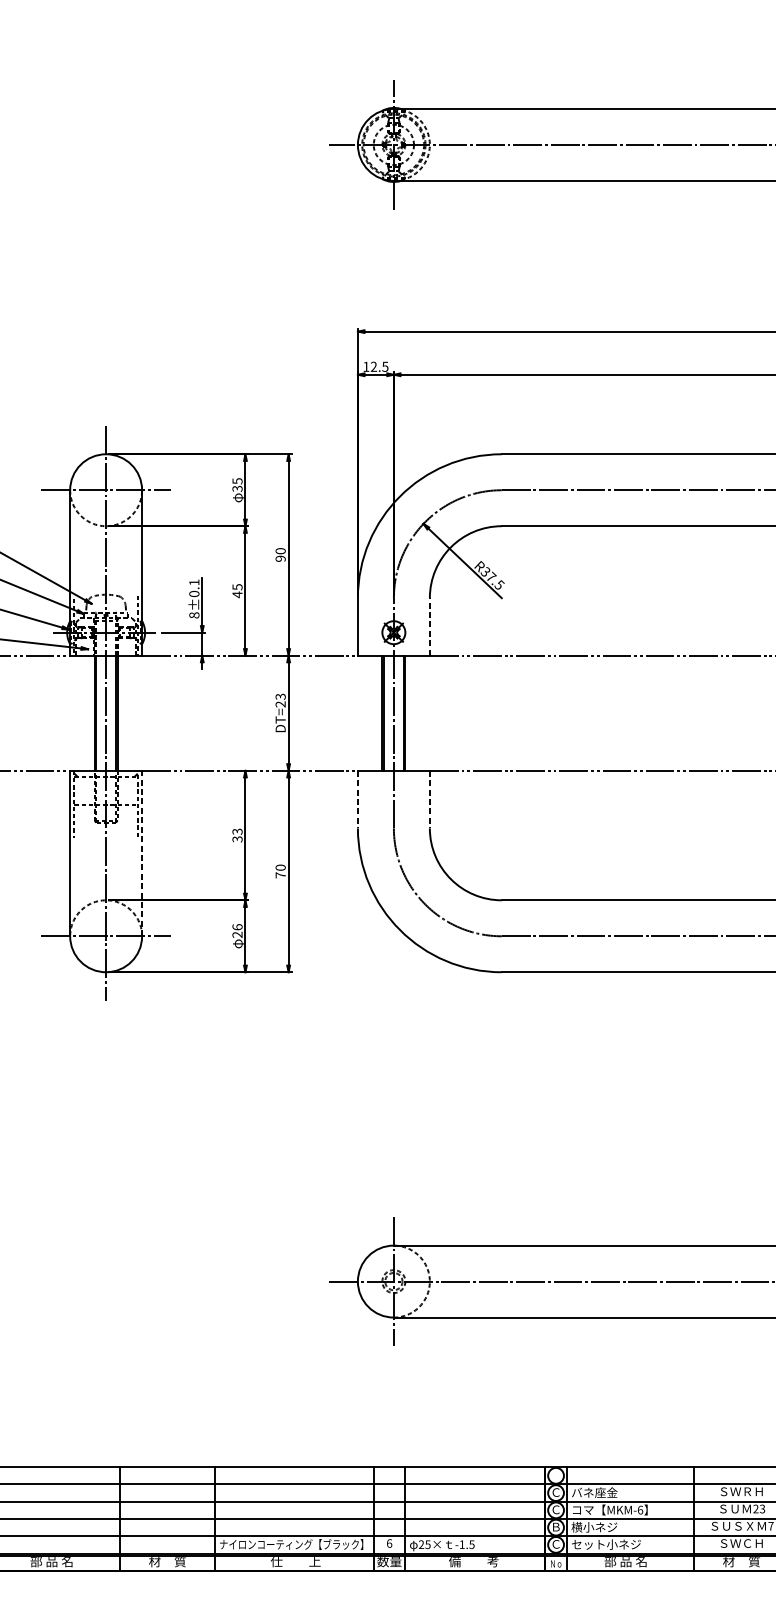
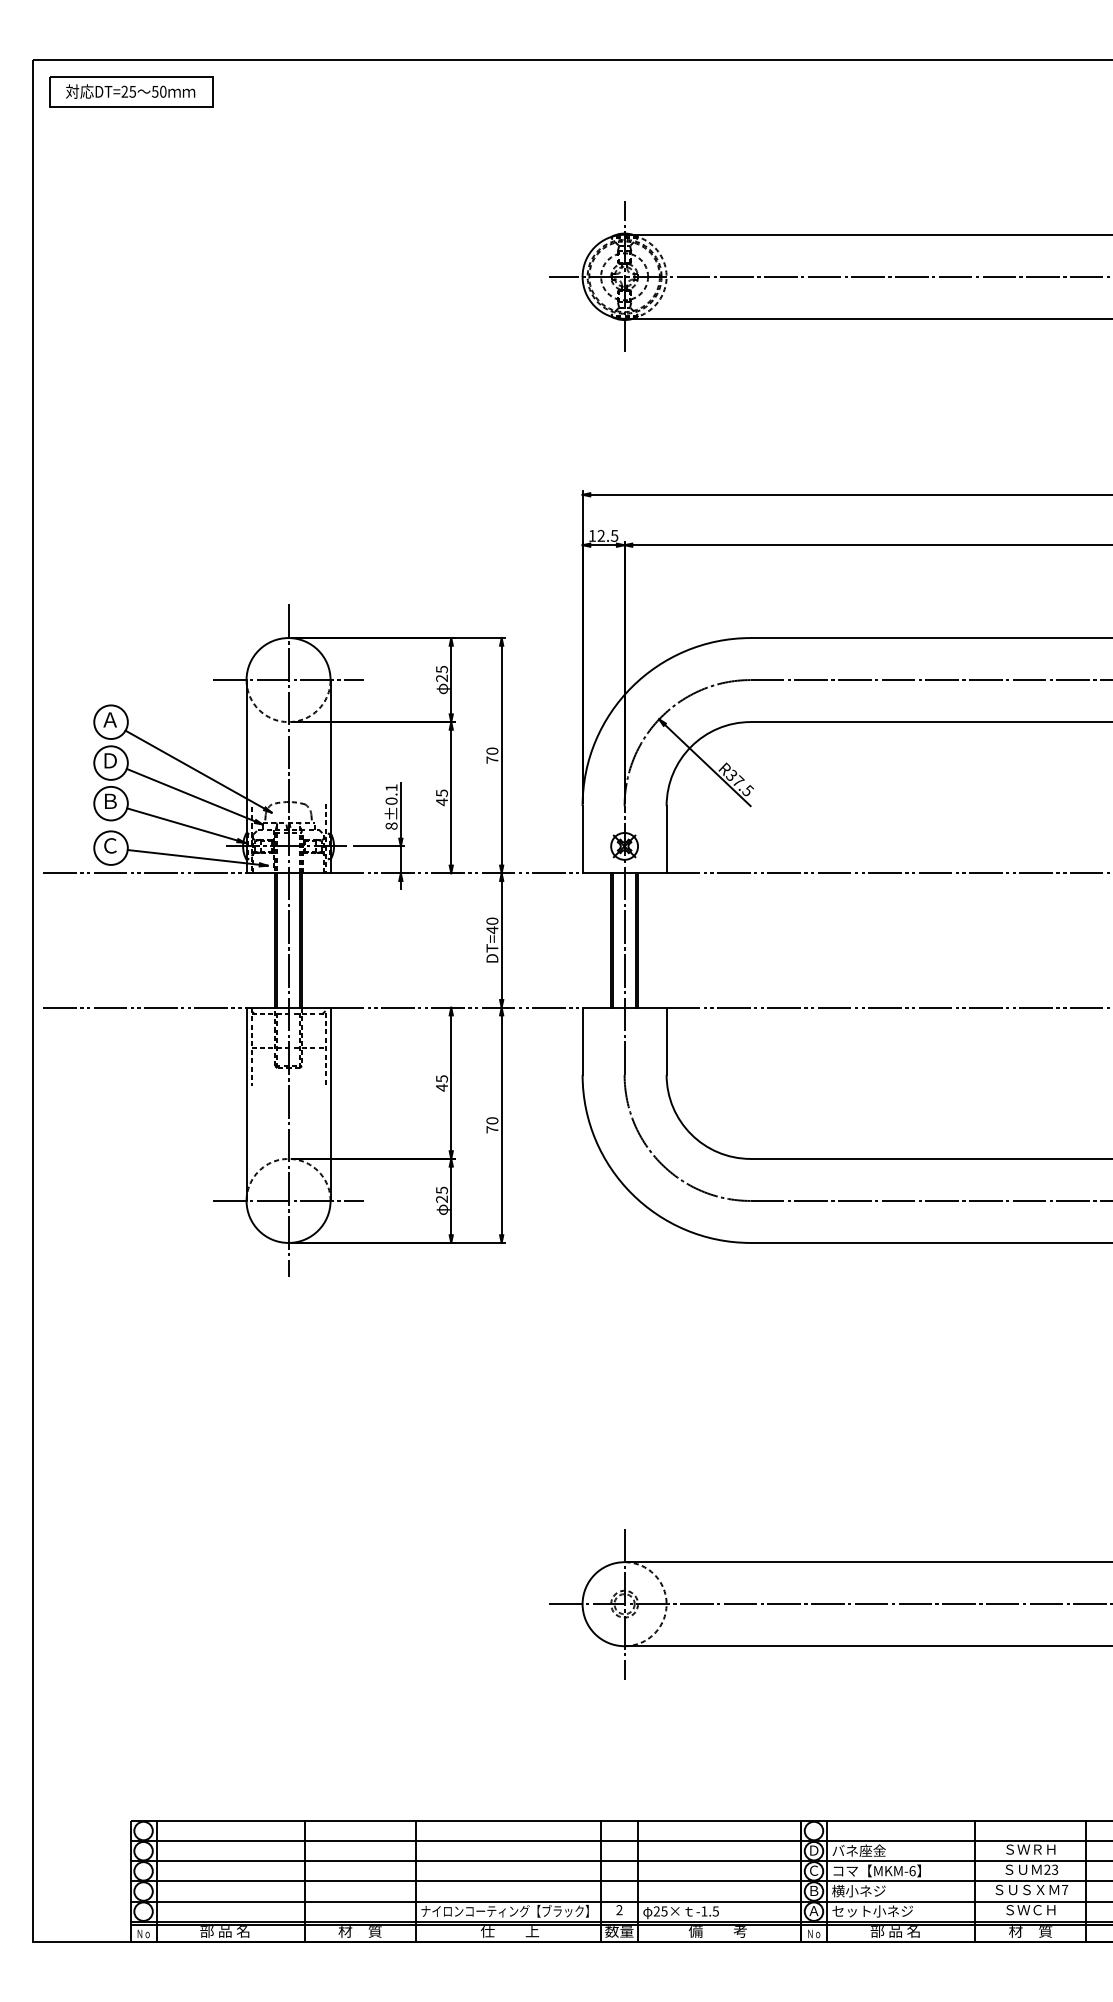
text: (237, 488) -> (442, 678), 35 -> 25
text: (280, 558) -> (492, 759), 90 -> 70
line: (429, 626) -> (666, 839), dashed -> solid
text: (280, 700) -> (492, 925), DT=23 -> DT=40
line: (357, 799) -> (582, 1041), dashed -> solid
line: (429, 799) -> (666, 1041), dashed -> solid
text: (237, 835) -> (441, 1083), 33 -> 45
line: (142, 853) -> (330, 1104), dashed -> solid
text: (237, 927) -> (441, 1190), 26 -> 25
text: (556, 1492) -> (814, 1850), Ｃ -> Ｄ
text: (389, 1543) -> (619, 1910), 6 -> 2
text: (555, 1544) -> (813, 1911), Ｃ -> Ａ

